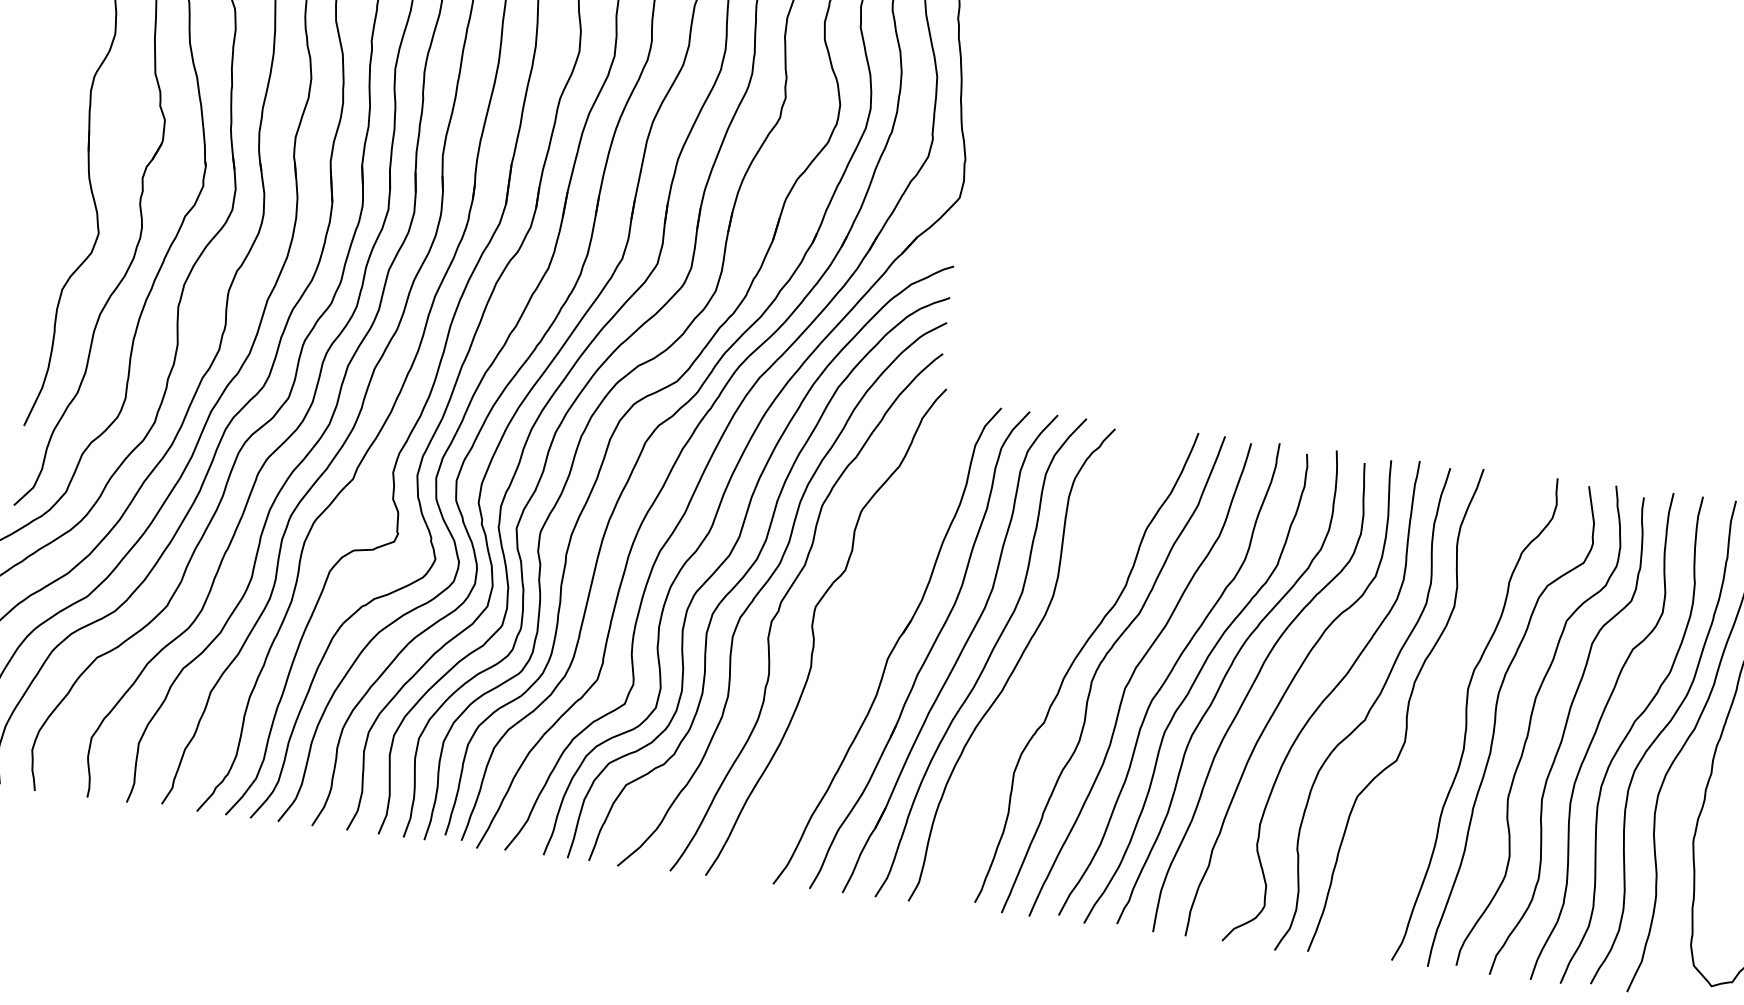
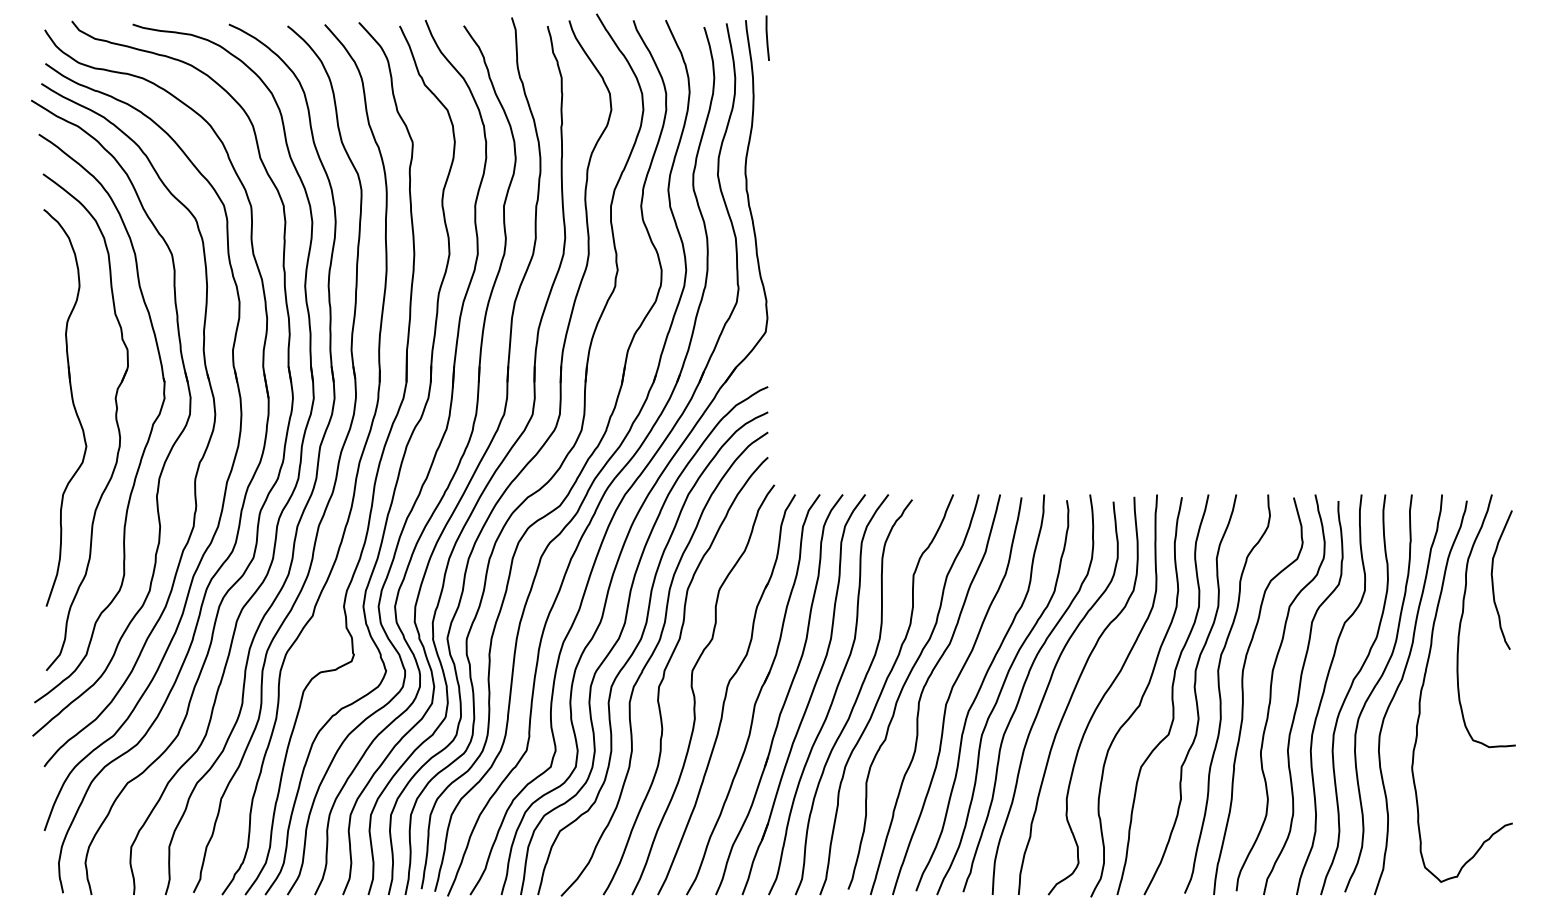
part: (854, 641) -> (726, 694), added
curve: (1048, 663) -> (882, 692), added
curve: (1434, 714) -> (1194, 694), added

